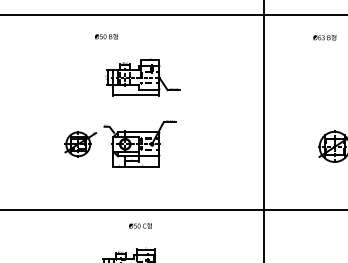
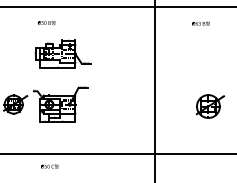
text: (106, 36) -> (46, 22), moved
text: (140, 225) -> (49, 166), moved

